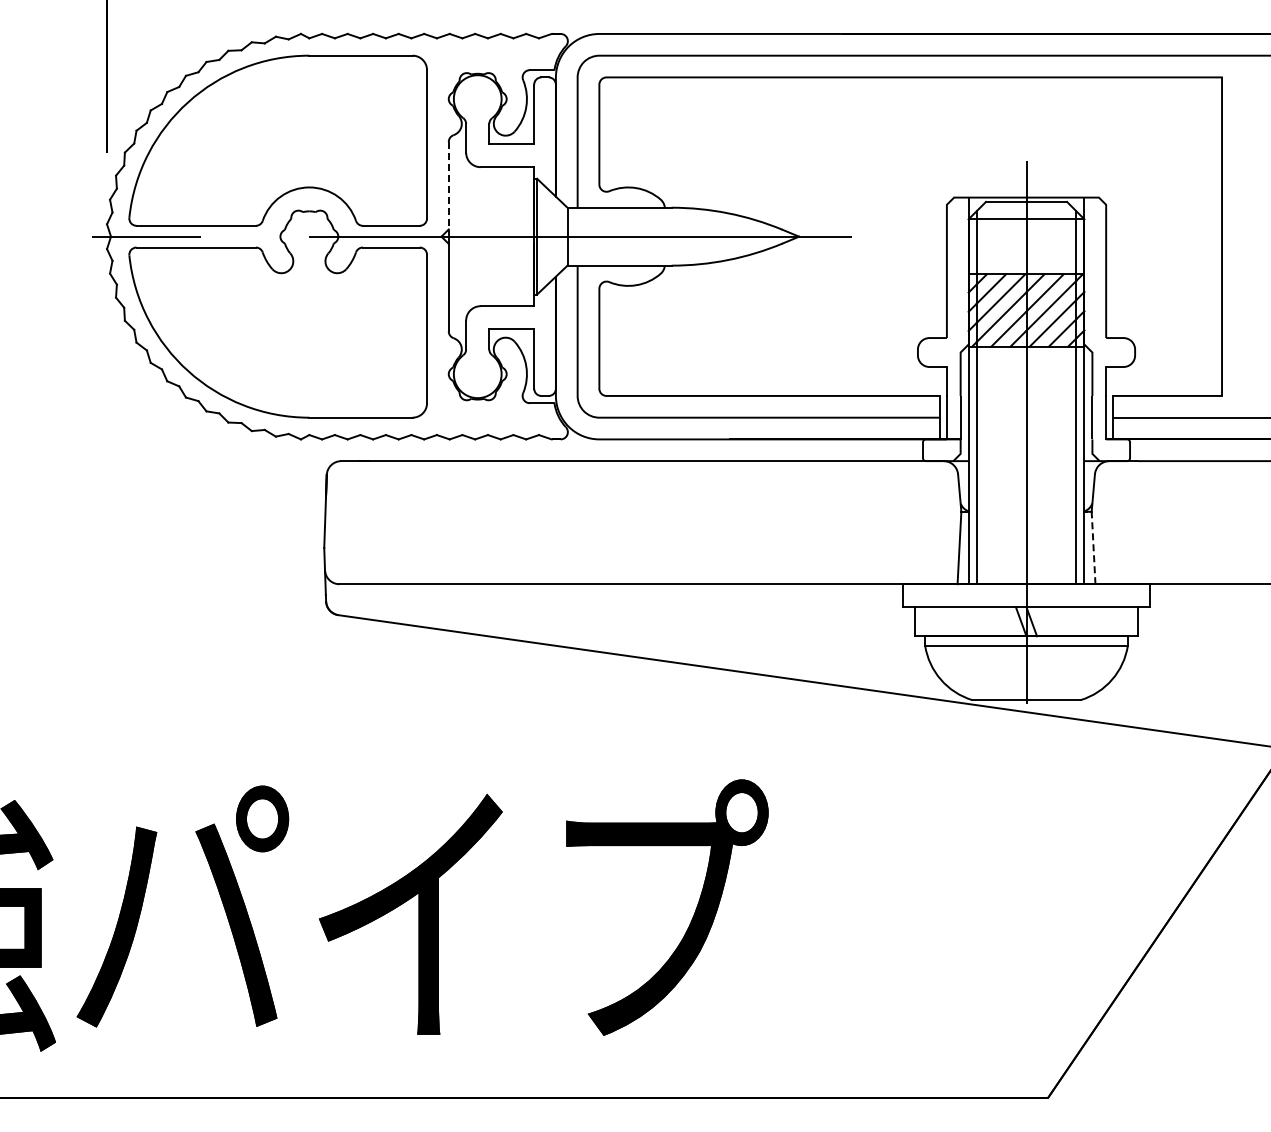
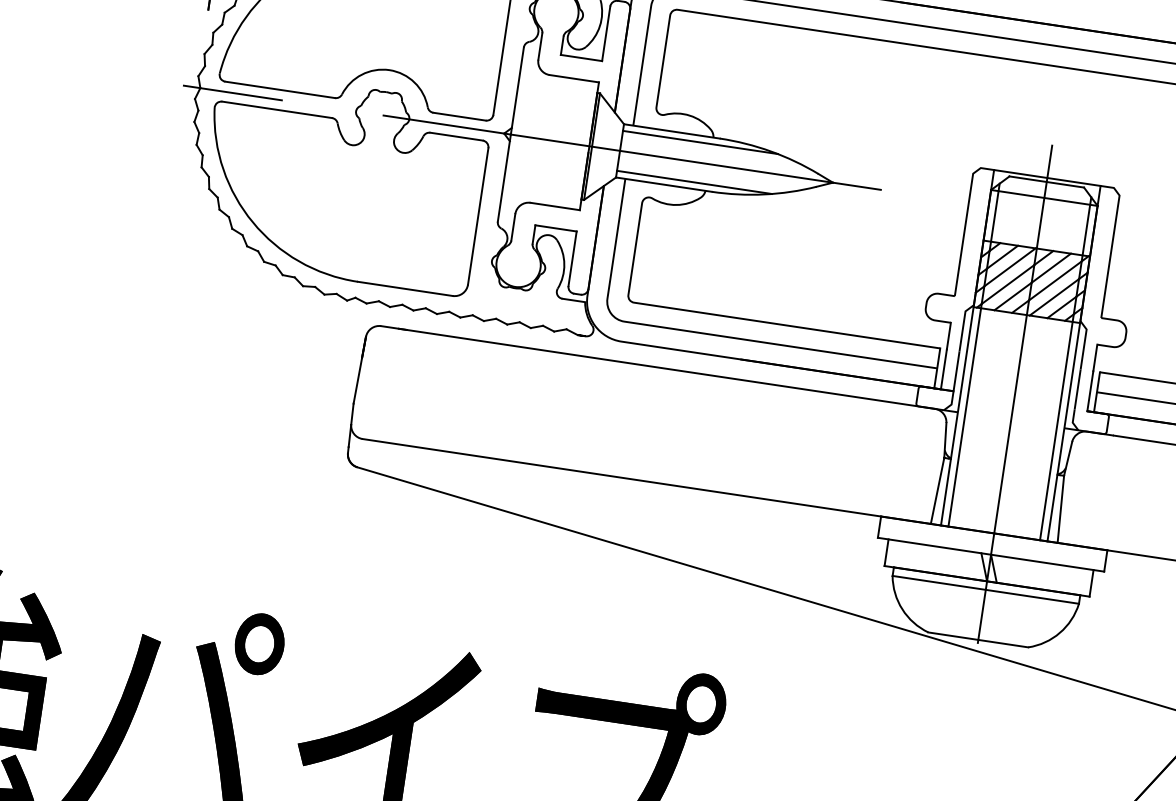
line: (448, 188) -> (517, 90), dashed -> solid
line: (651, 214) -> (700, 142), added
line: (651, 258) -> (694, 182), added
line: (1093, 547) -> (1060, 508), dashed -> solid

